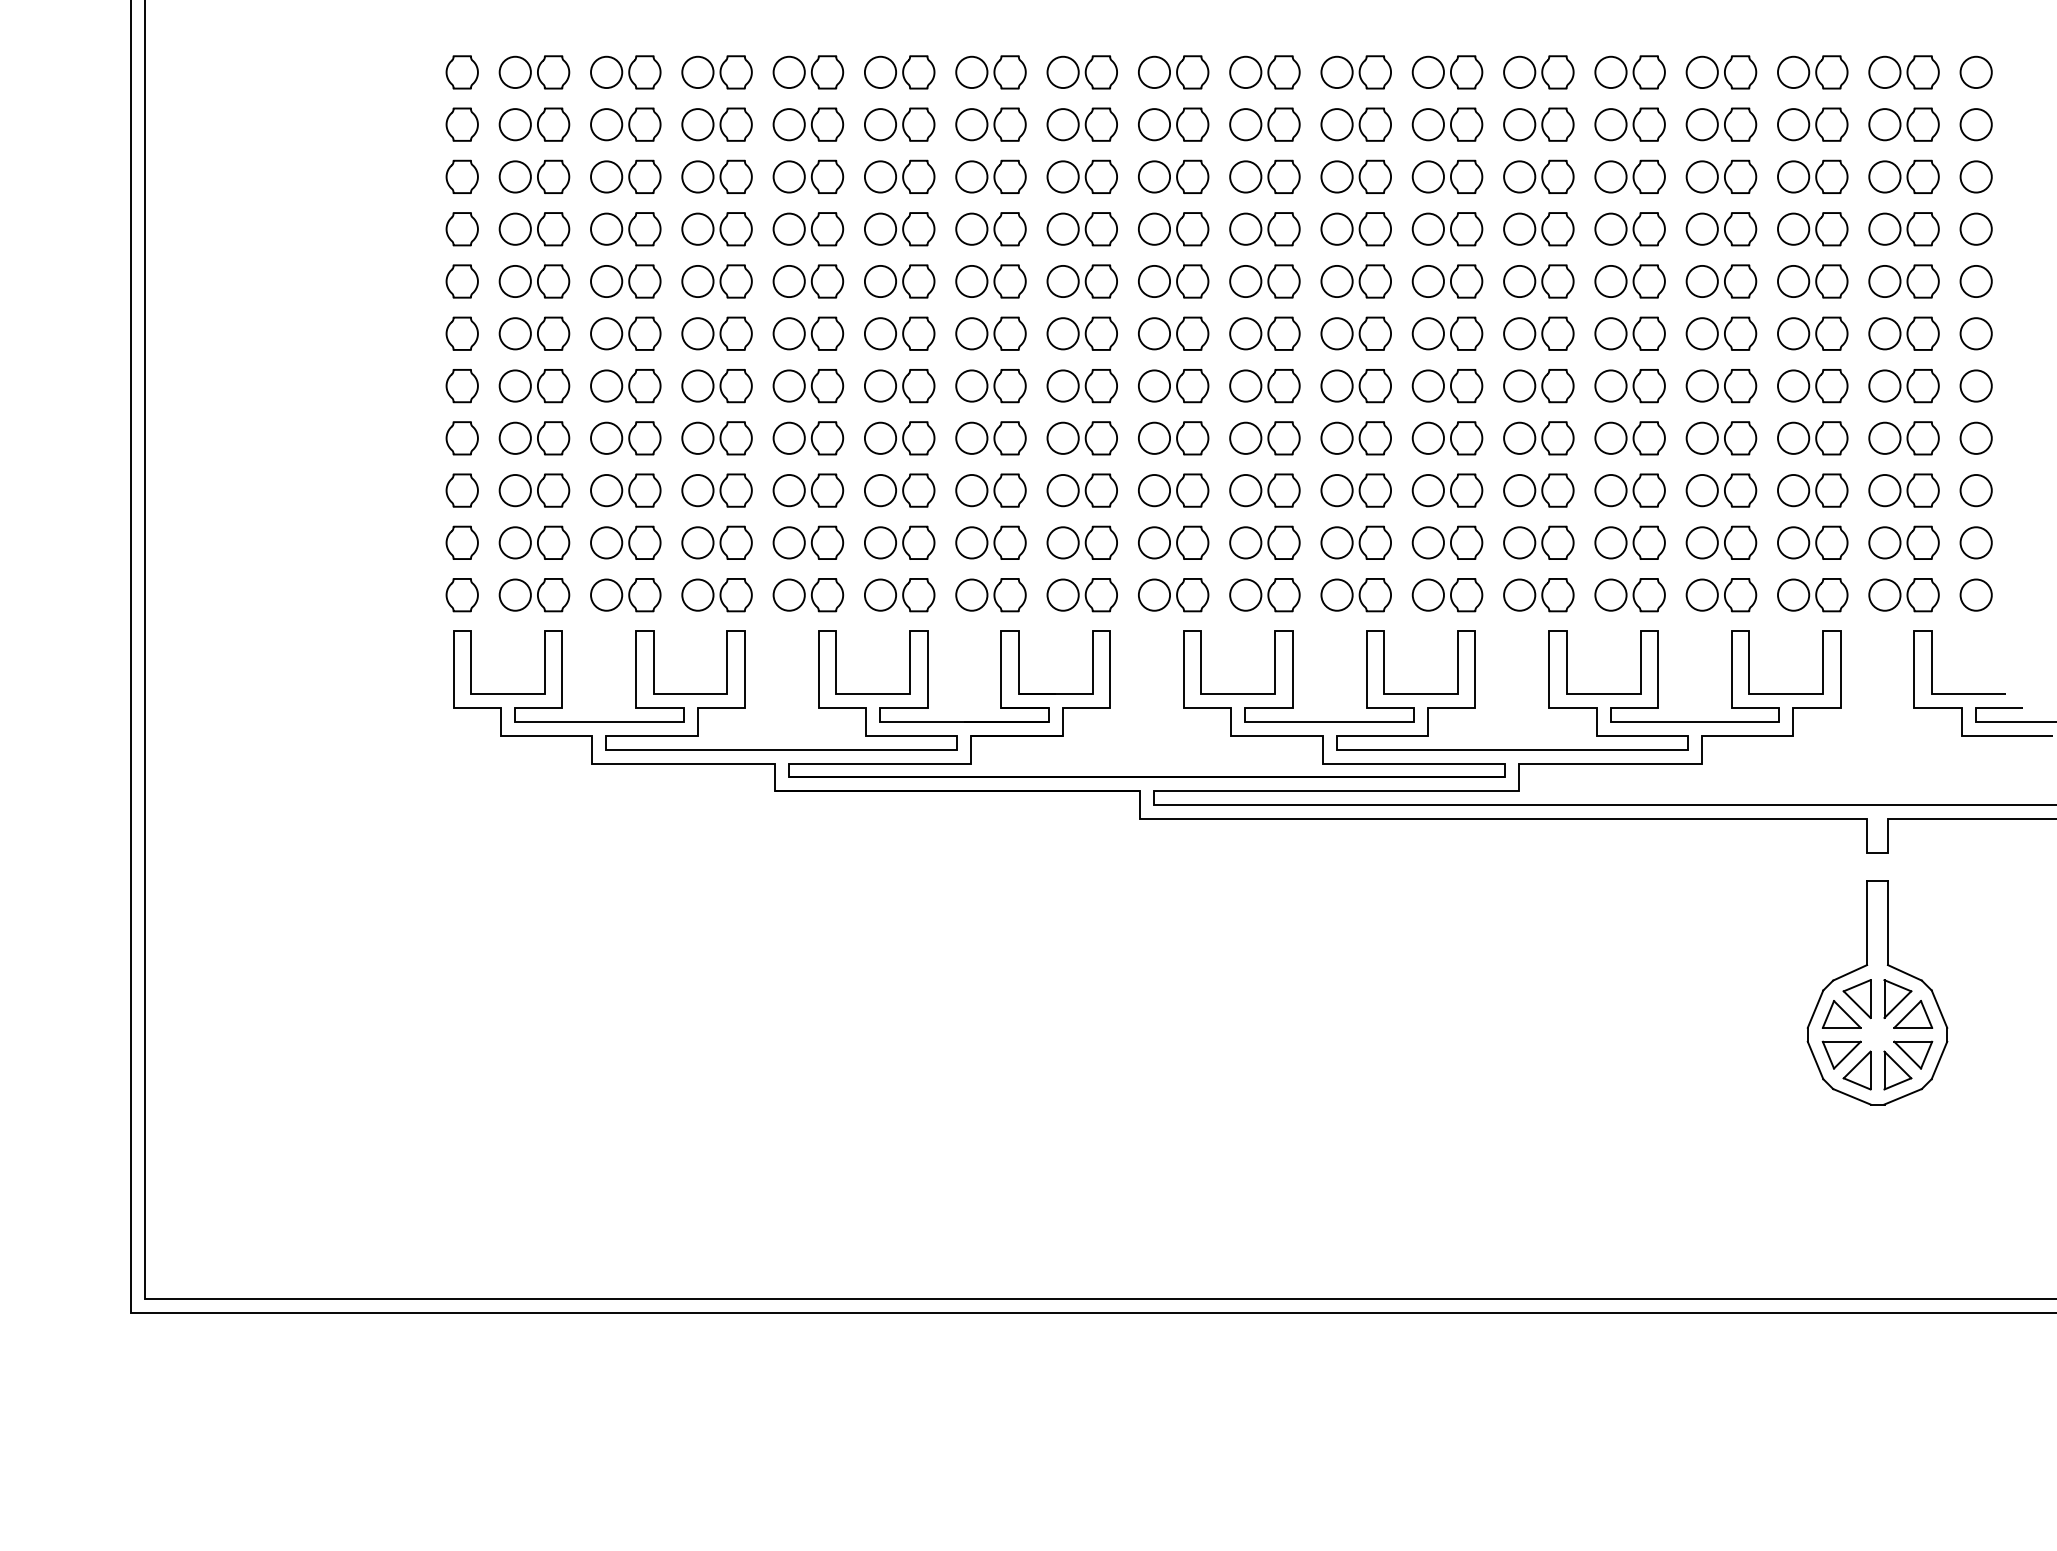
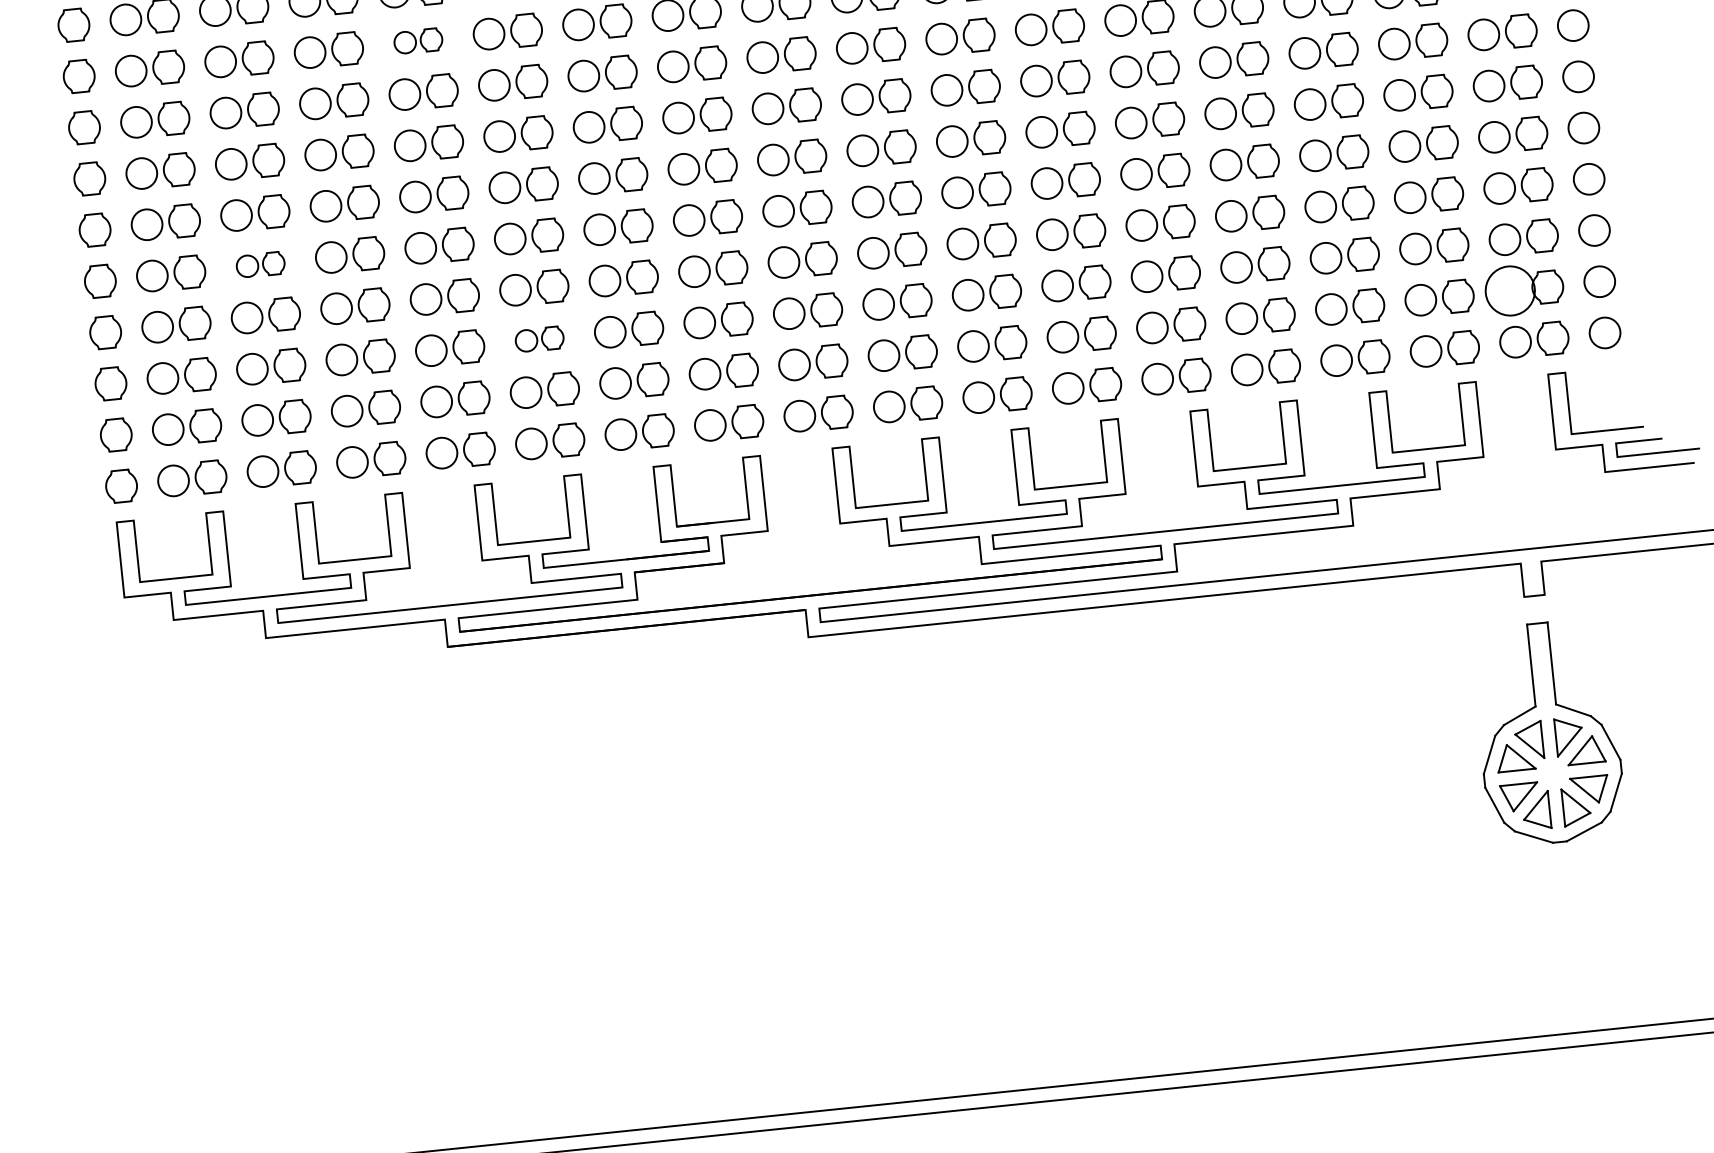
part: (808, 176) -> (418, 40), size x0.7
part: (625, 386) -> (260, 265), size x0.7
part: (899, 490) -> (539, 339), size x0.7
circle: (1884, 542) -> (1509, 290), size x1.6

